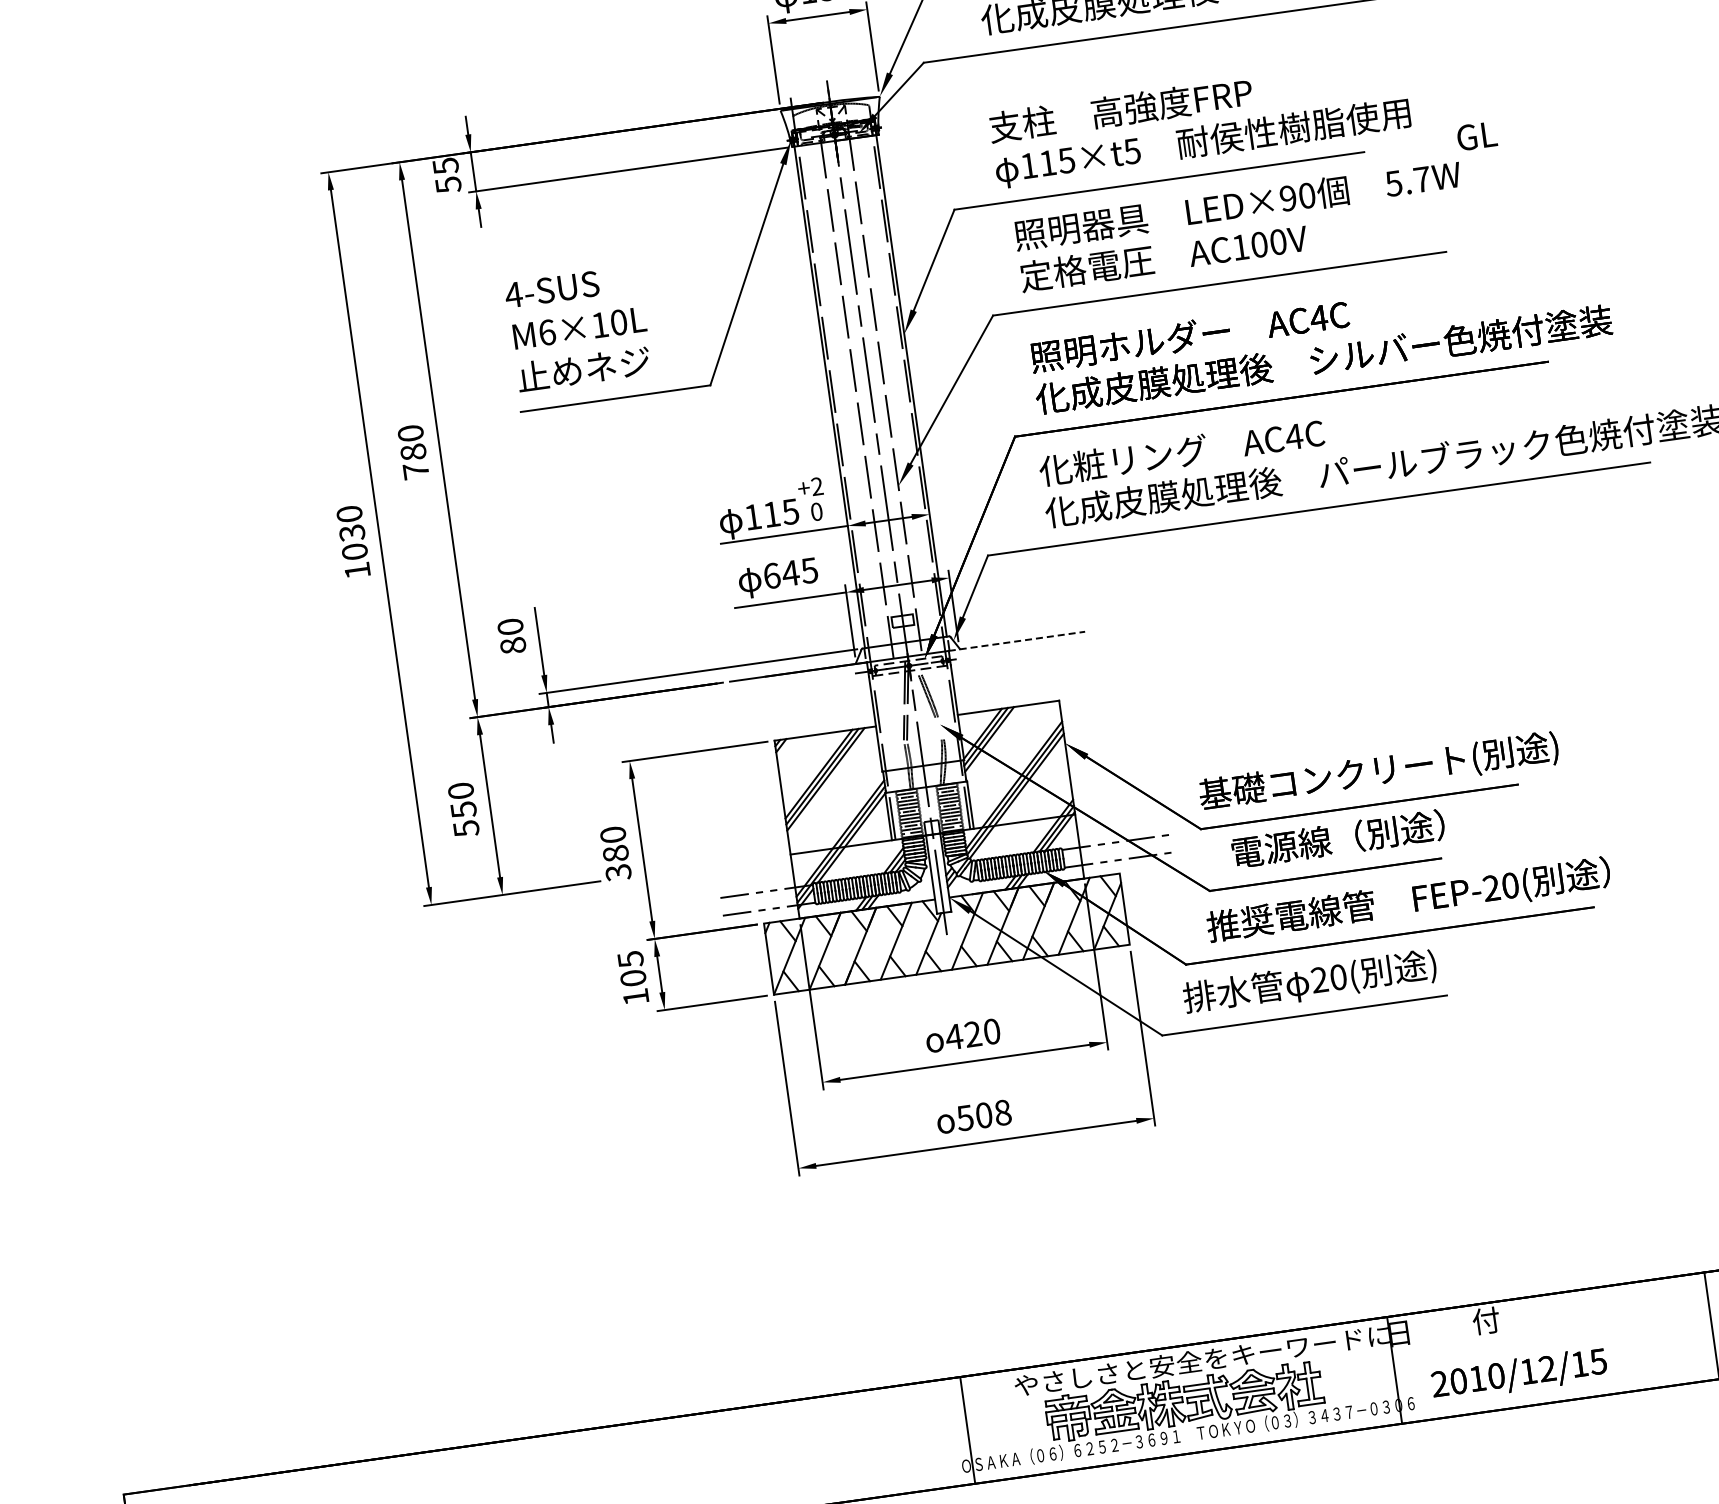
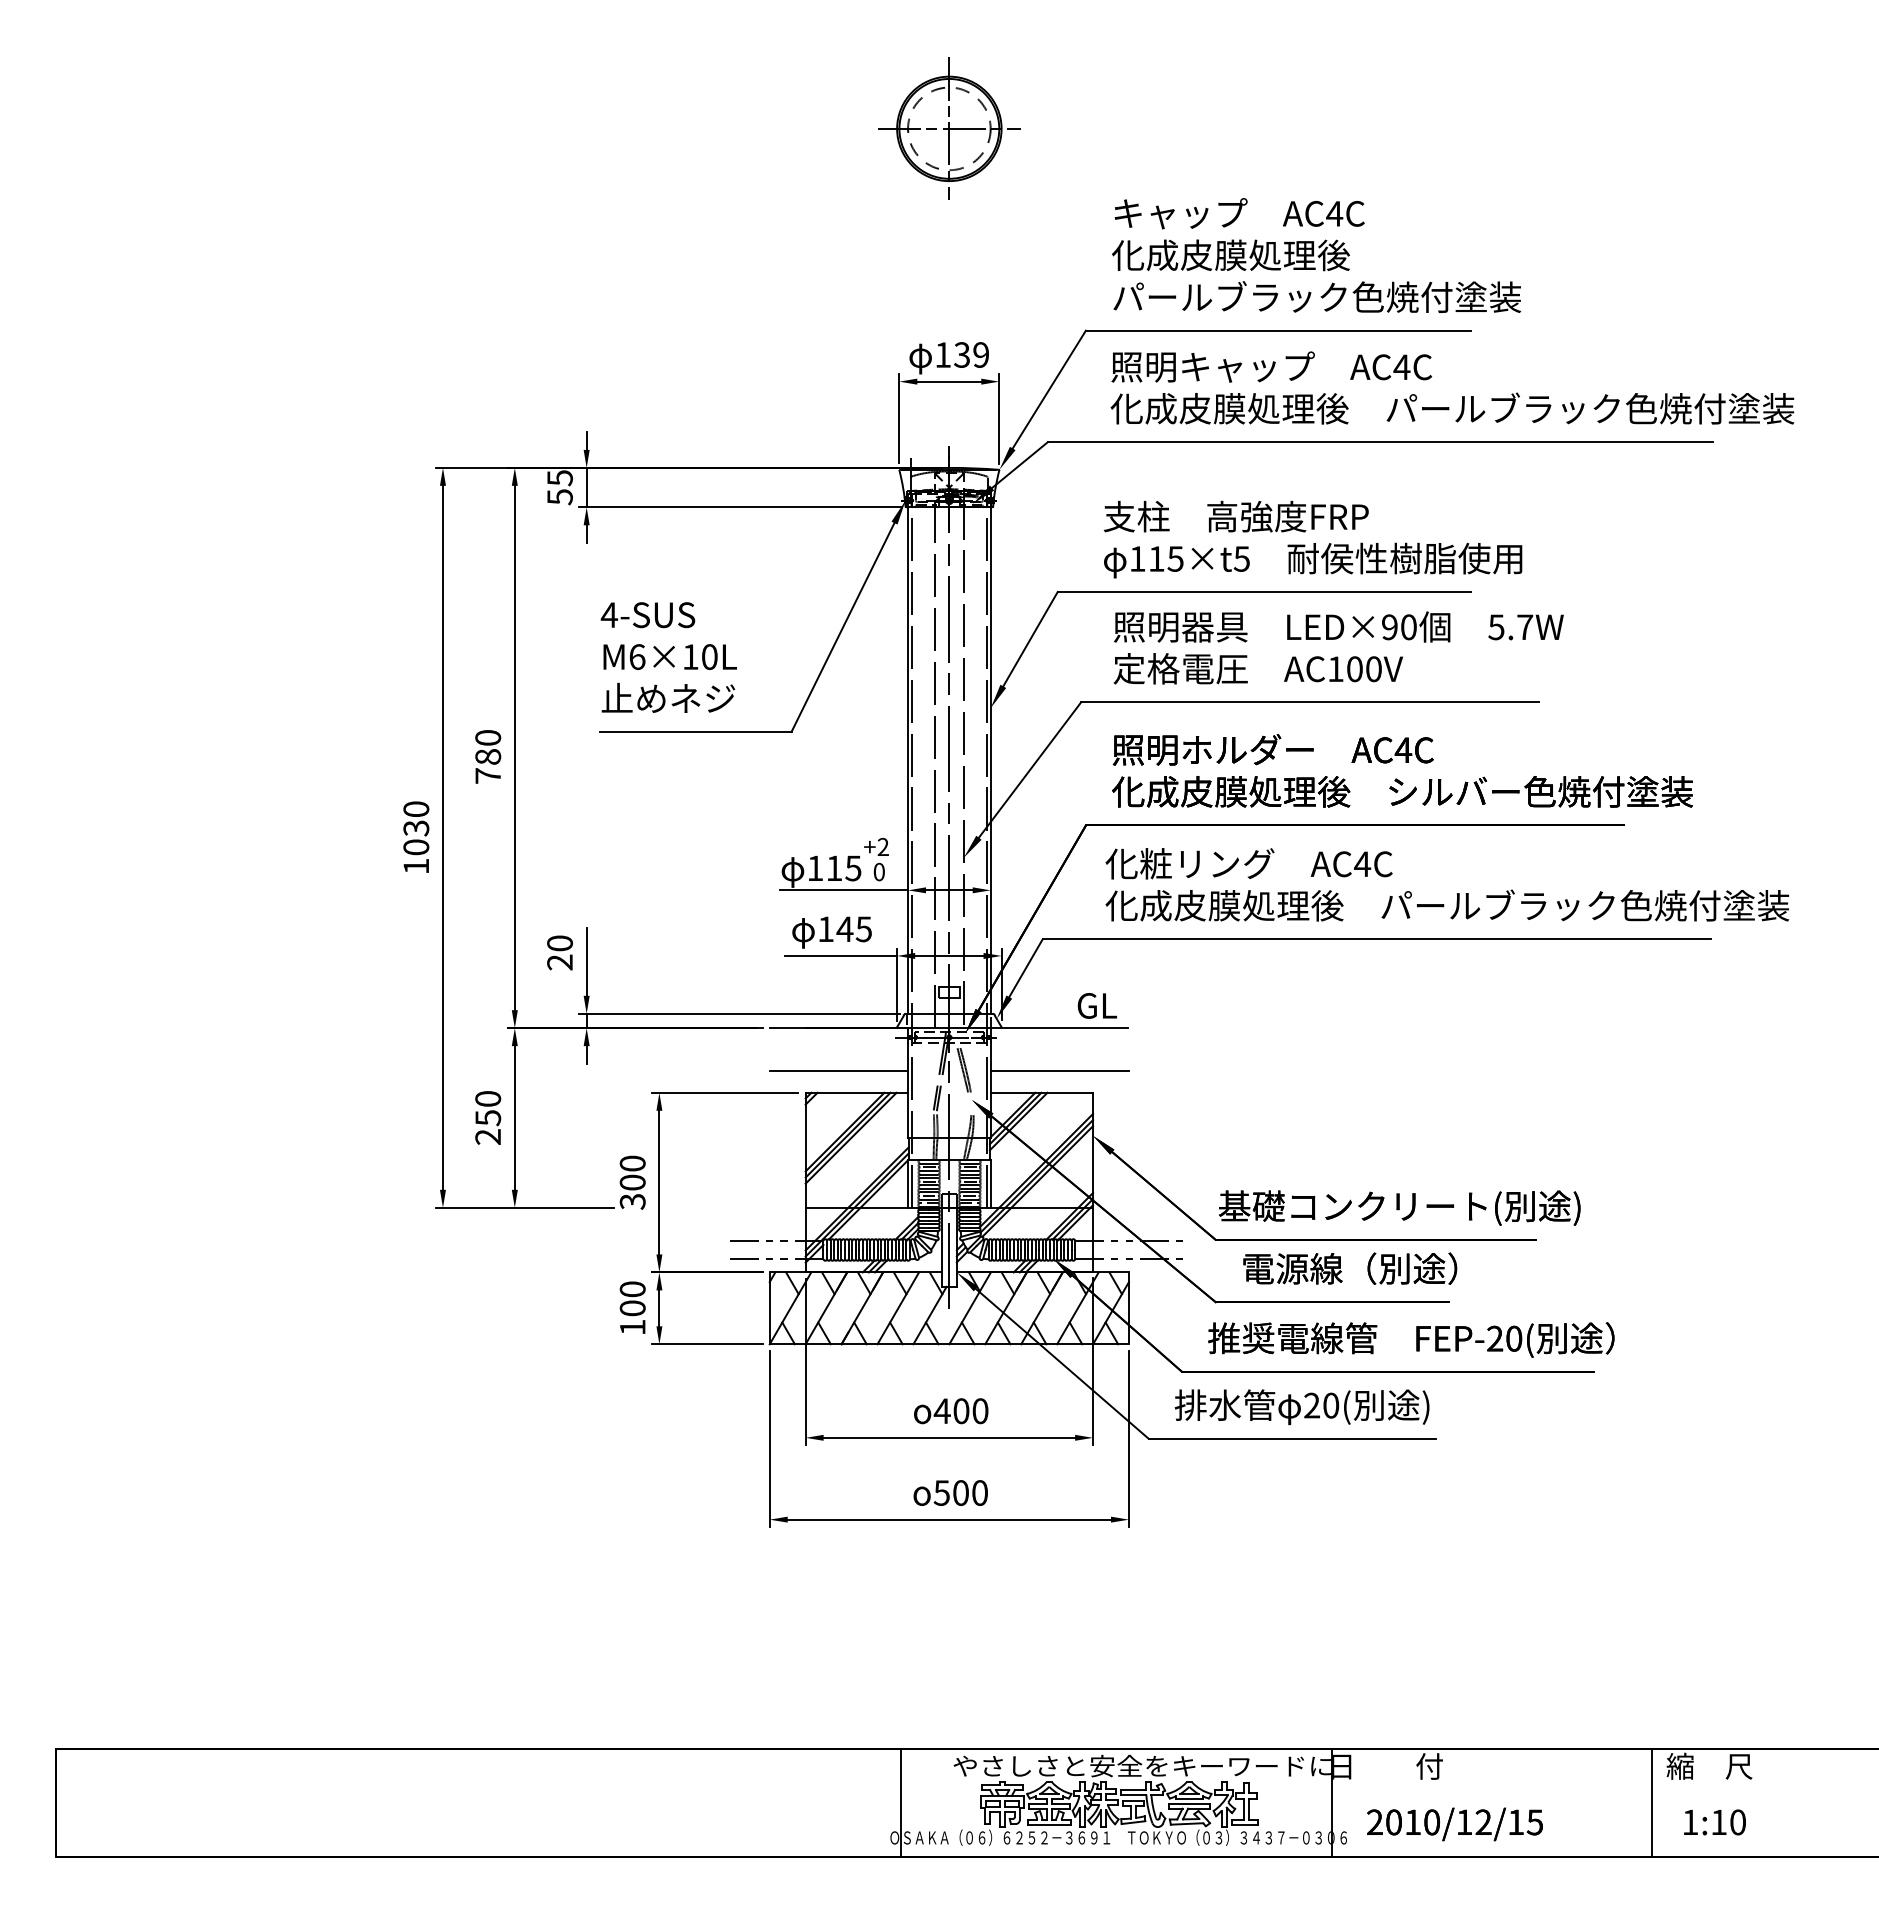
text: (1476, 135) -> (1096, 1005), moved
text: (772, 576) -> (826, 929), 645 -> 145
line: (1017, 641) -> (1059, 1028), dashed -> solid
text: (512, 645) -> (559, 962), 80 -> 20
line: (1022, 684) -> (1059, 1071), added
line: (804, 715) -> (838, 1071), added
text: (466, 829) -> (488, 1137), 550 -> 250
text: (615, 853) -> (632, 1182), 380 -> 300
text: (630, 959) -> (632, 1289), 105 -> 100
text: (973, 1034) -> (961, 1411), 420 -> 400
text: (1003, 1112) -> (980, 1492), 508 -> 500

